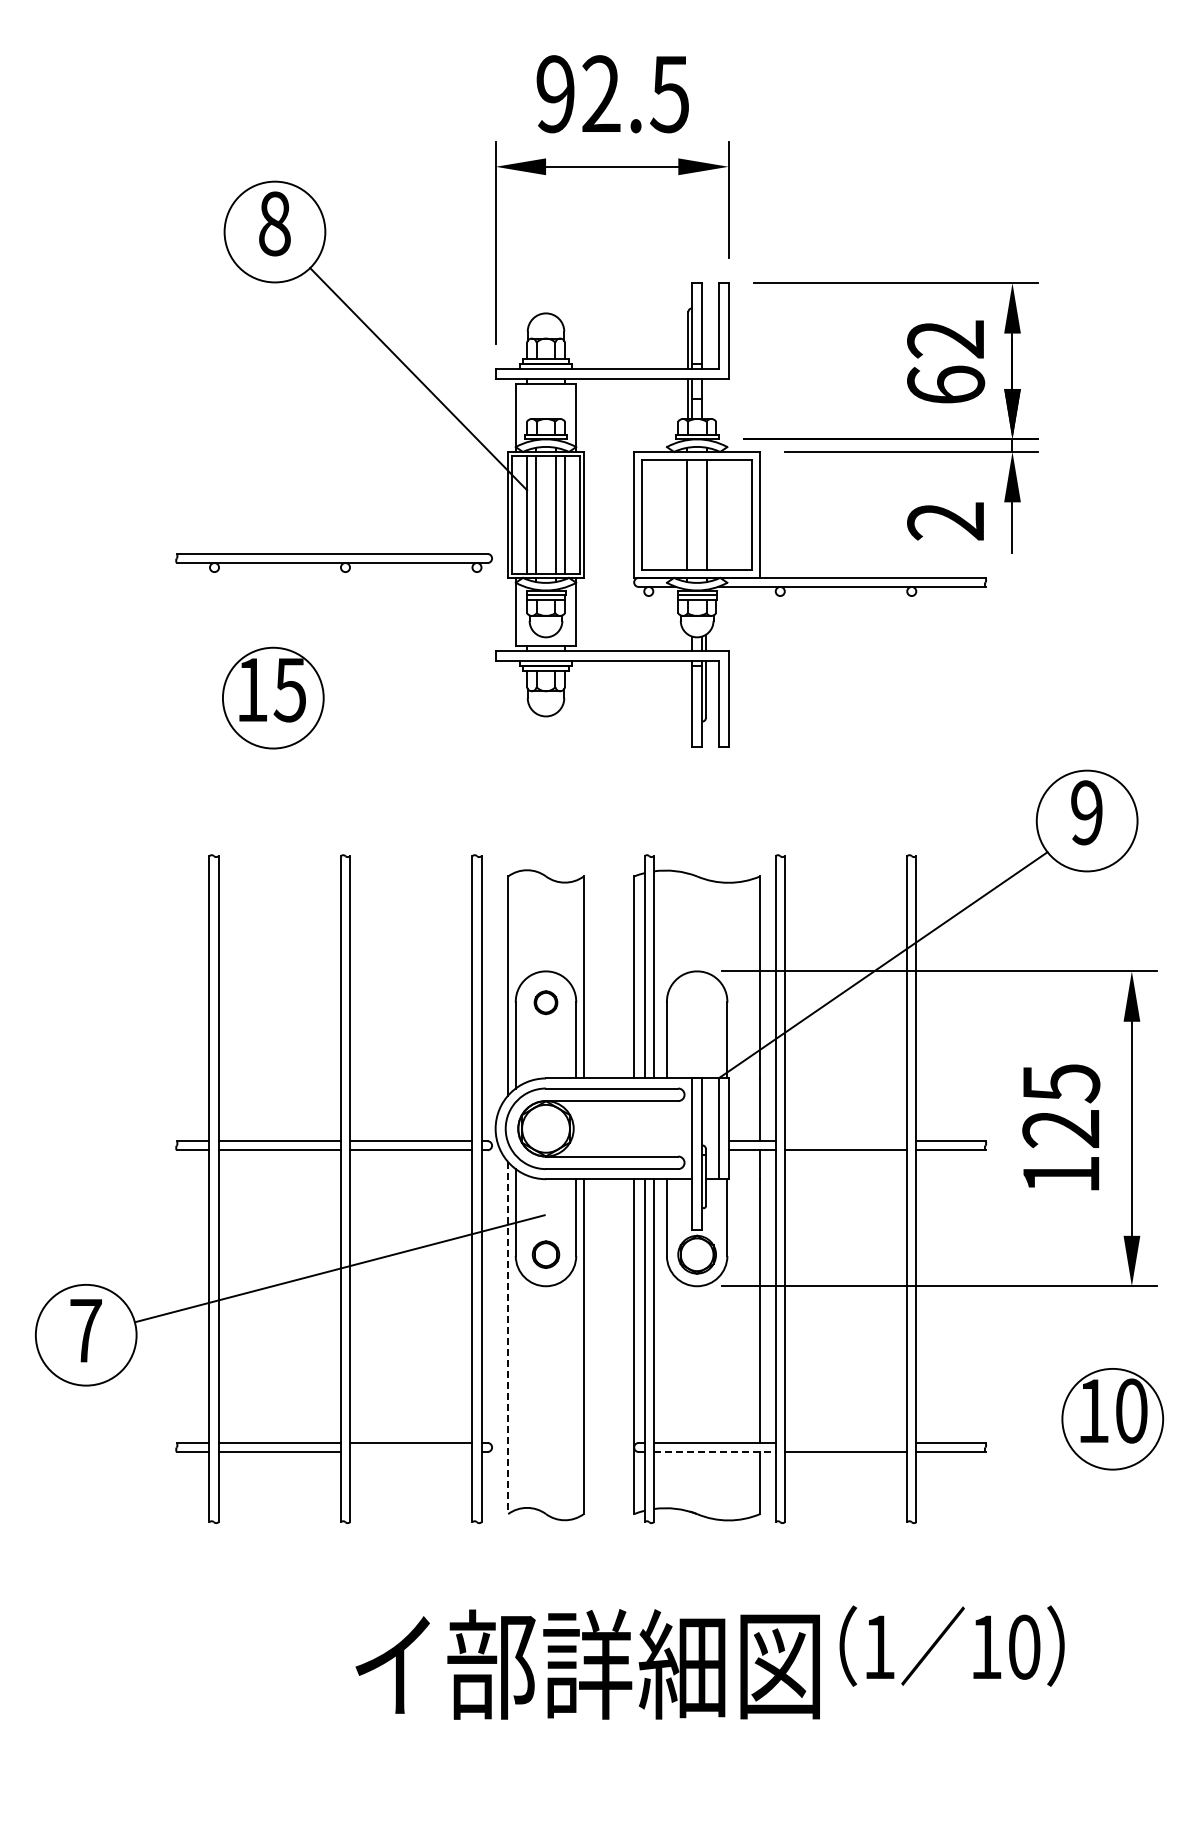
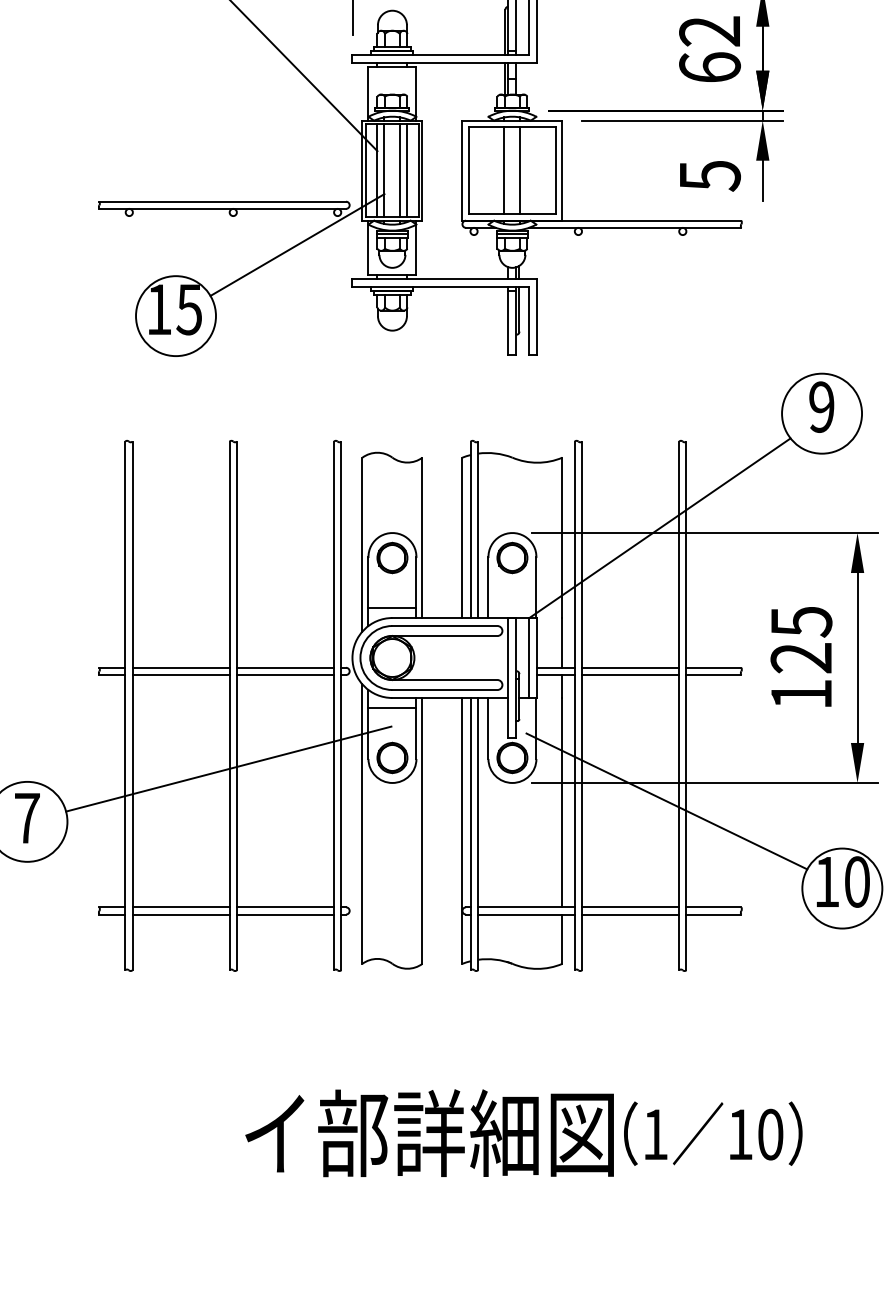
text: (946, 521) -> (710, 175), 2 -> 5
line: (425, 608) -> (296, 244), added
part: (545, 1002) -> (392, 557), size x1.67
part: (696, 1002) -> (511, 557), added
line: (545, 1065) -> (392, 607), added
line: (845, 1141) -> (630, 668), added
line: (545, 1191) -> (392, 707), added
part: (545, 1254) -> (392, 757), size x1.43
line: (891, 1309) -> (666, 801), added
line: (508, 1338) -> (362, 824), dashed -> solid
line: (845, 1442) -> (630, 907), added
line: (411, 1452) -> (285, 914), added
line: (714, 1452) -> (526, 914), dashed -> solid
text: (951, 1645) -> (712, 1133), moved
text: (587, 1664) -> (429, 1133), moved

